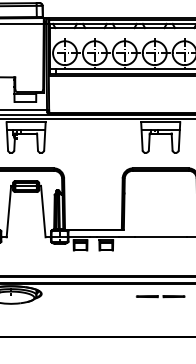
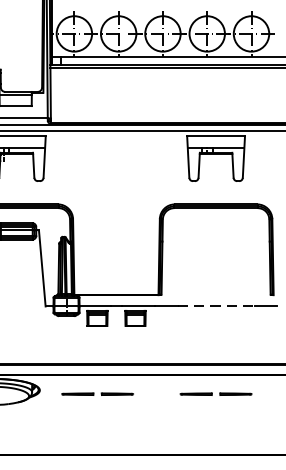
line: (160, 237) -> (215, 306), solid -> dashed
line: (78, 296) -> (94, 394), added

